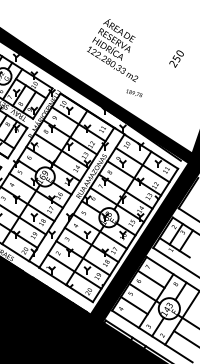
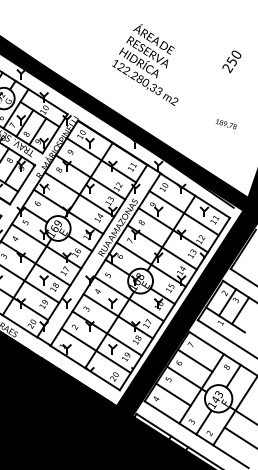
text: (176, 58) -> (231, 61), moved
text: (134, 93) -> (226, 124), moved

